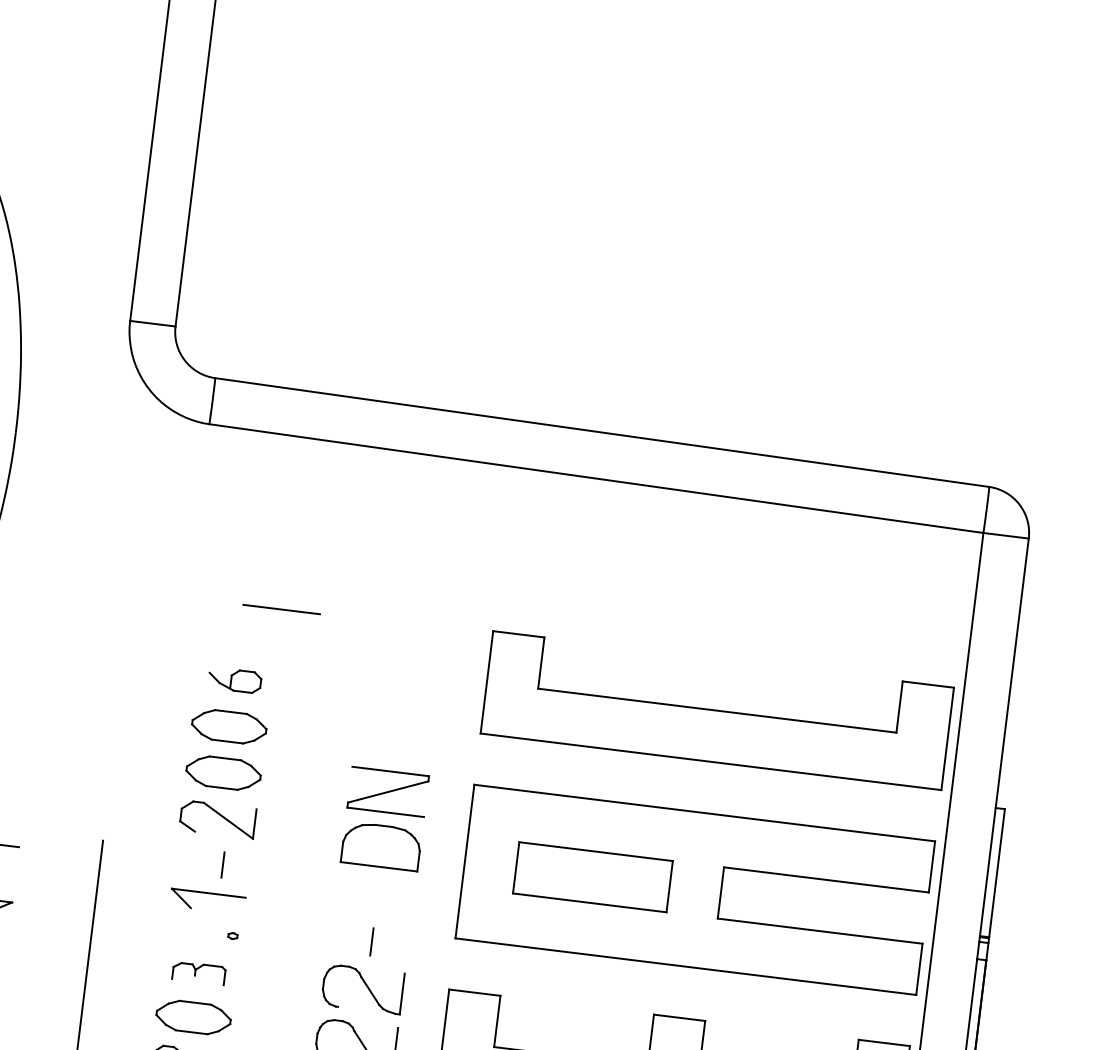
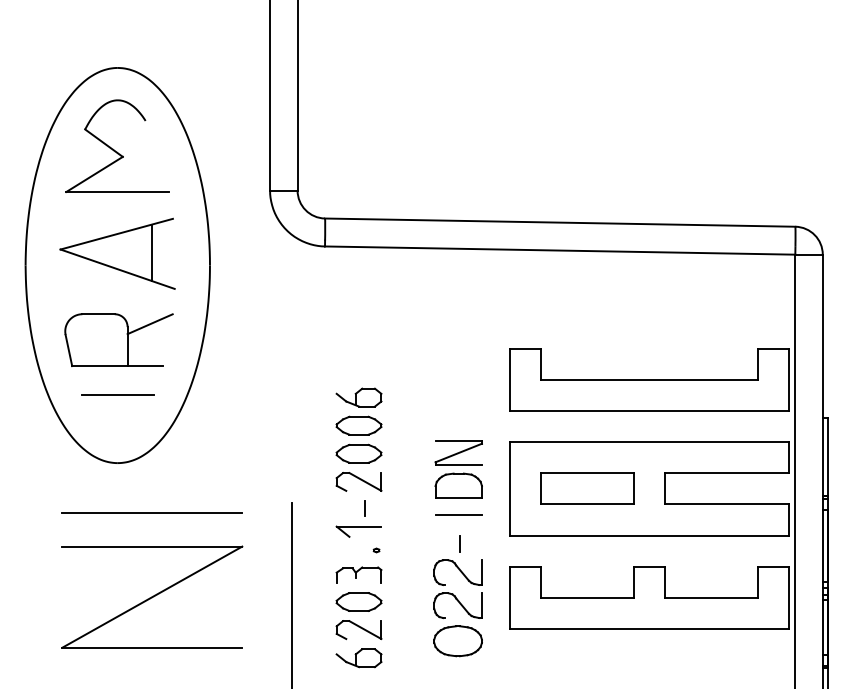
line: (281, 608) -> (458, 514), moved
part: (234, 680) -> (358, 397), size x1.43
part: (198, 972) -> (358, 574), size x1.43

